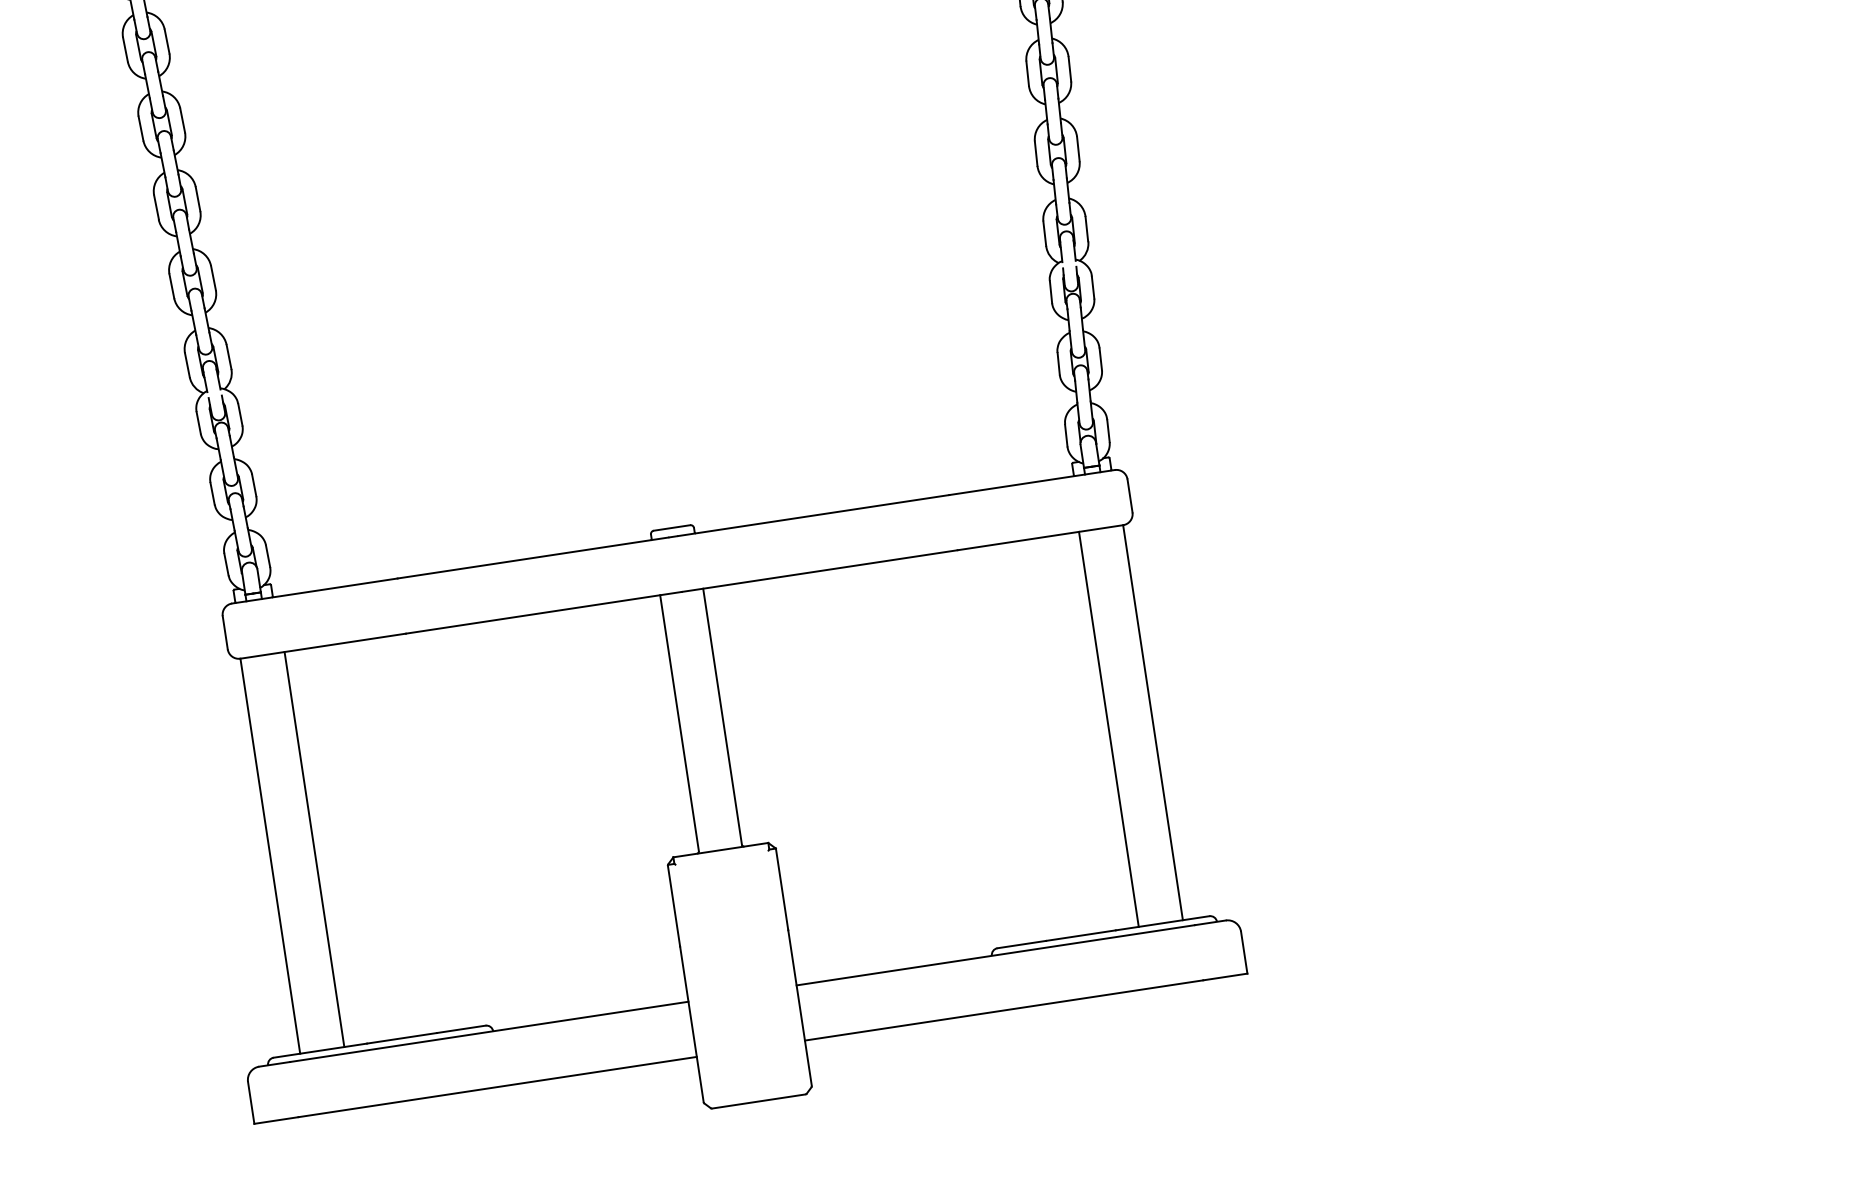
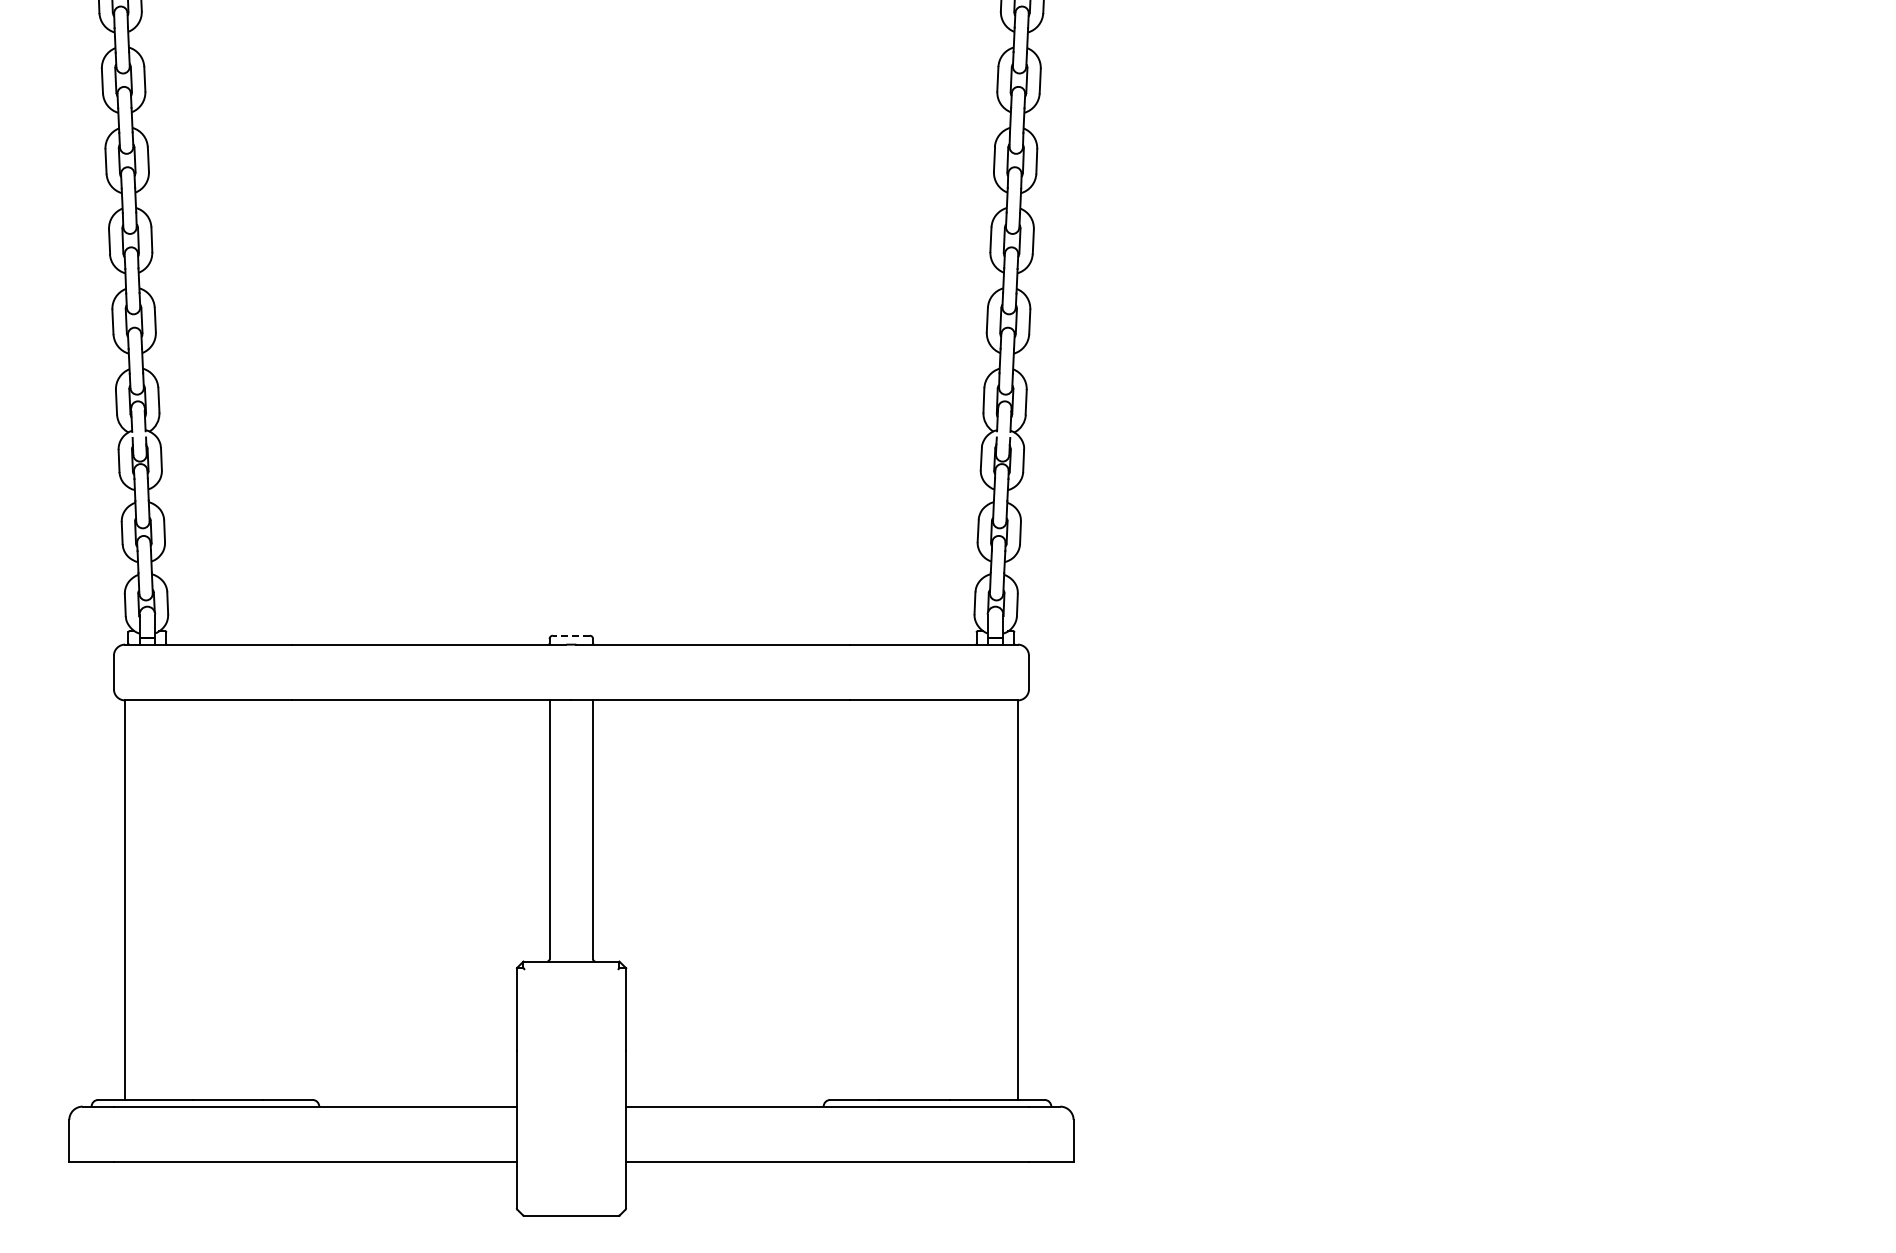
line: (671, 527) -> (570, 635), solid -> dashed
line: (1109, 728) -> (973, 899), removed
line: (314, 848) -> (169, 899), removed

